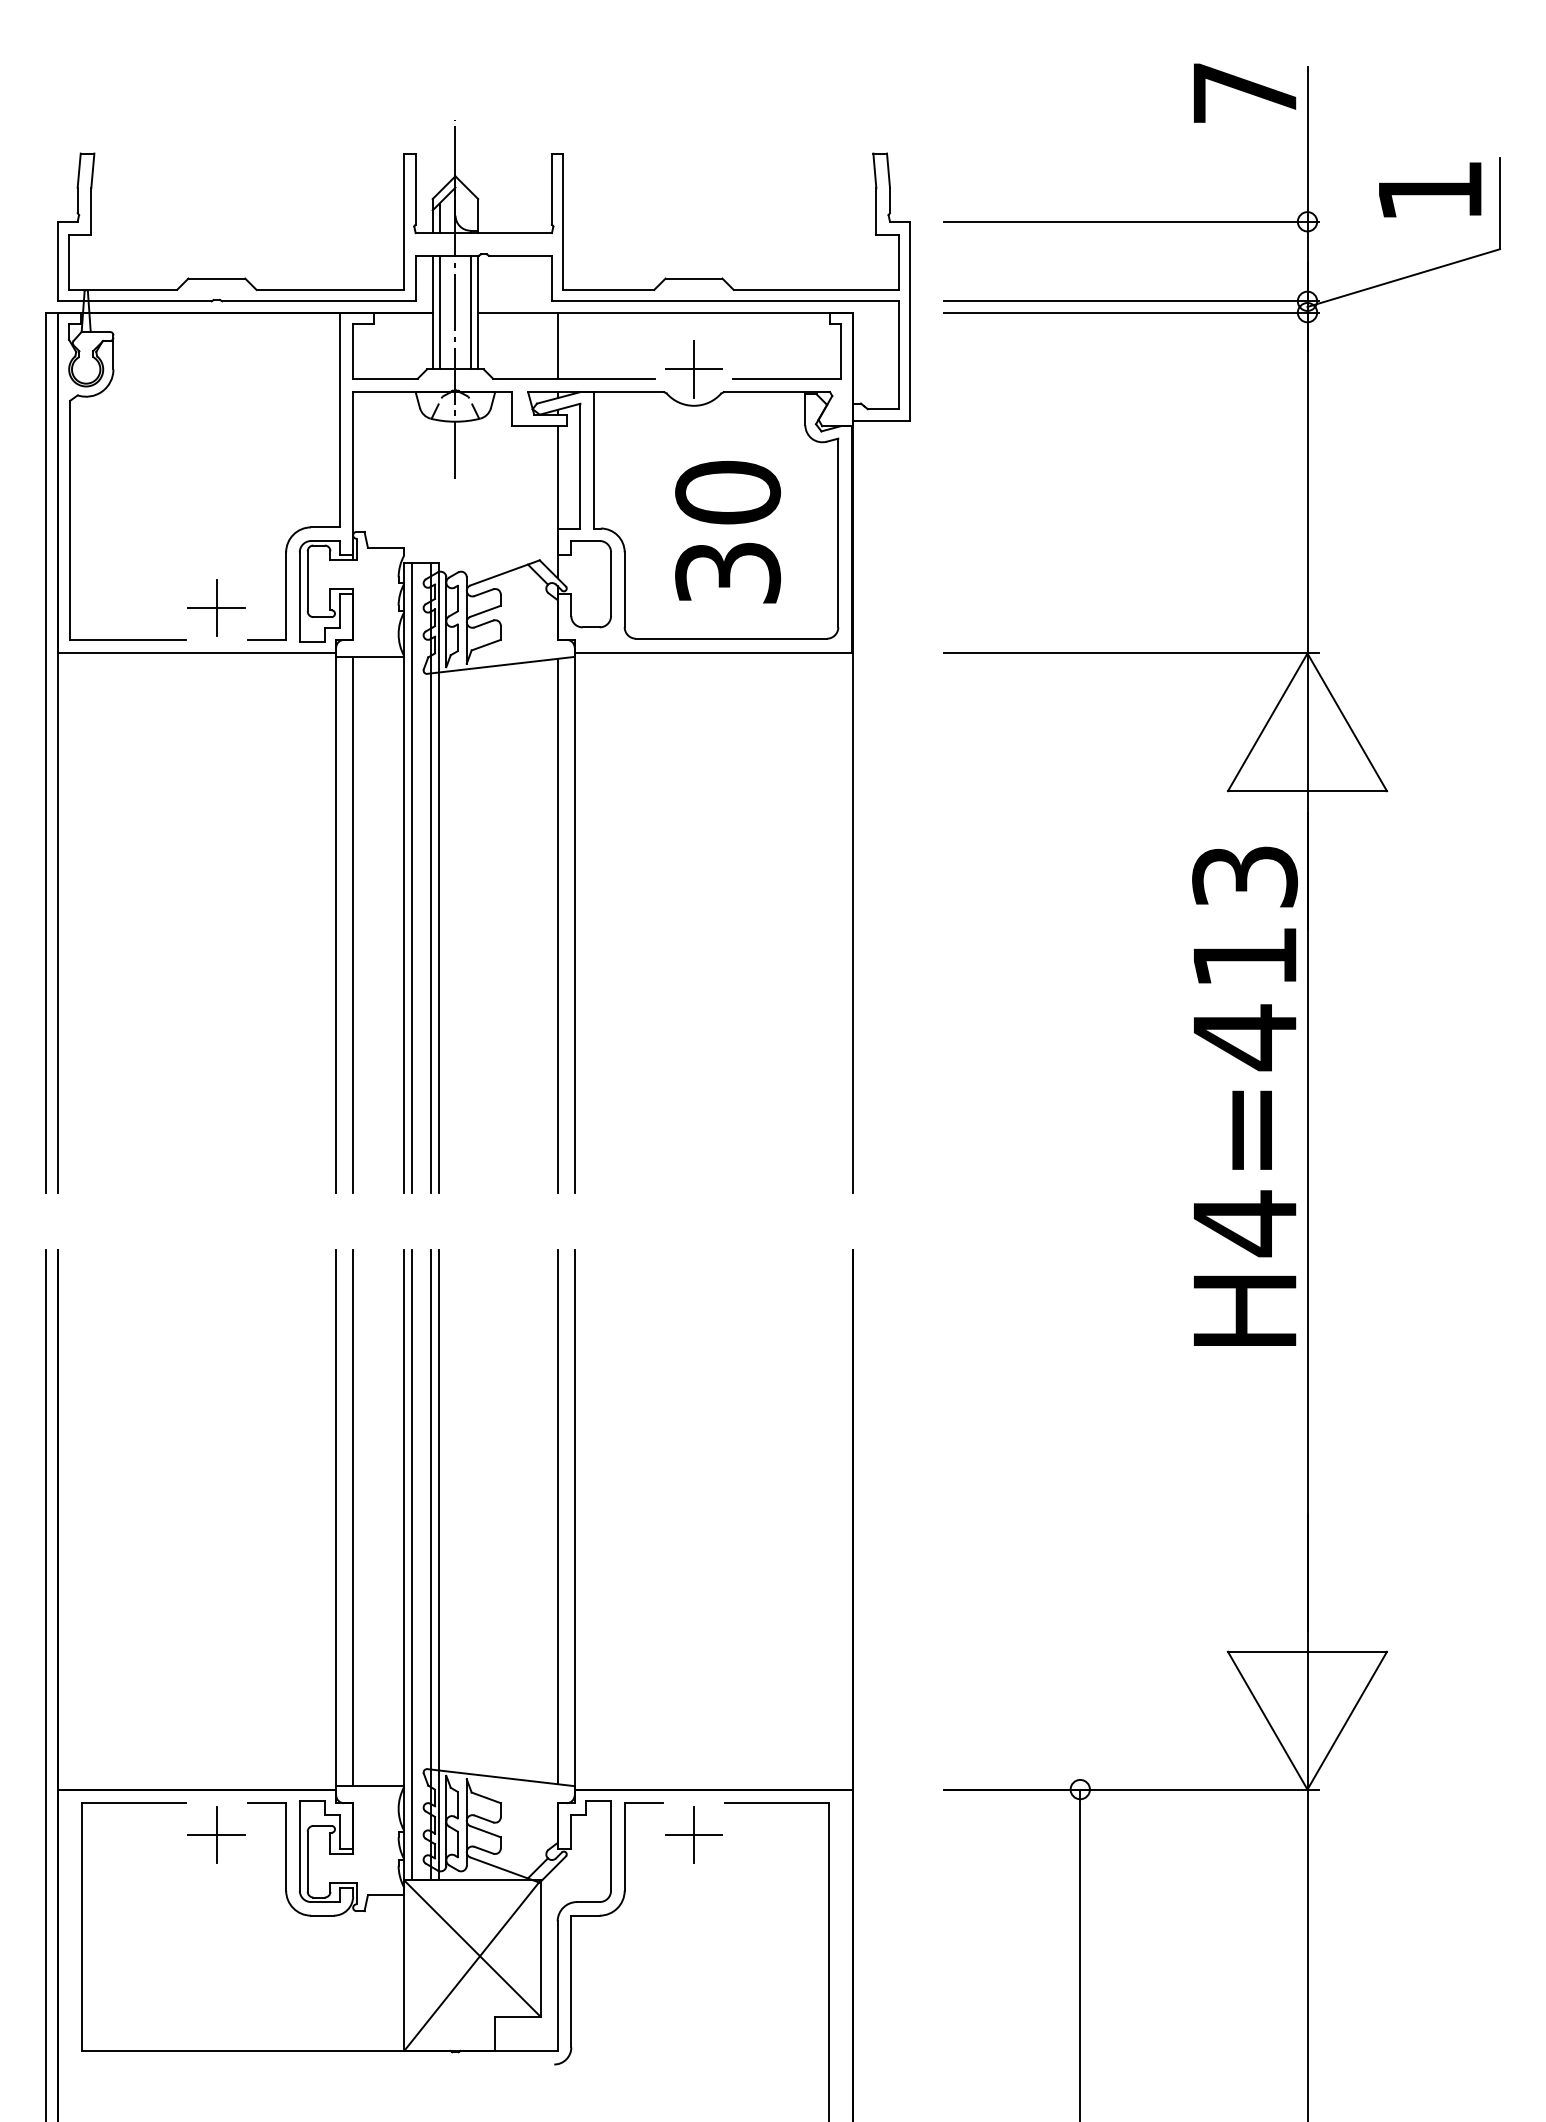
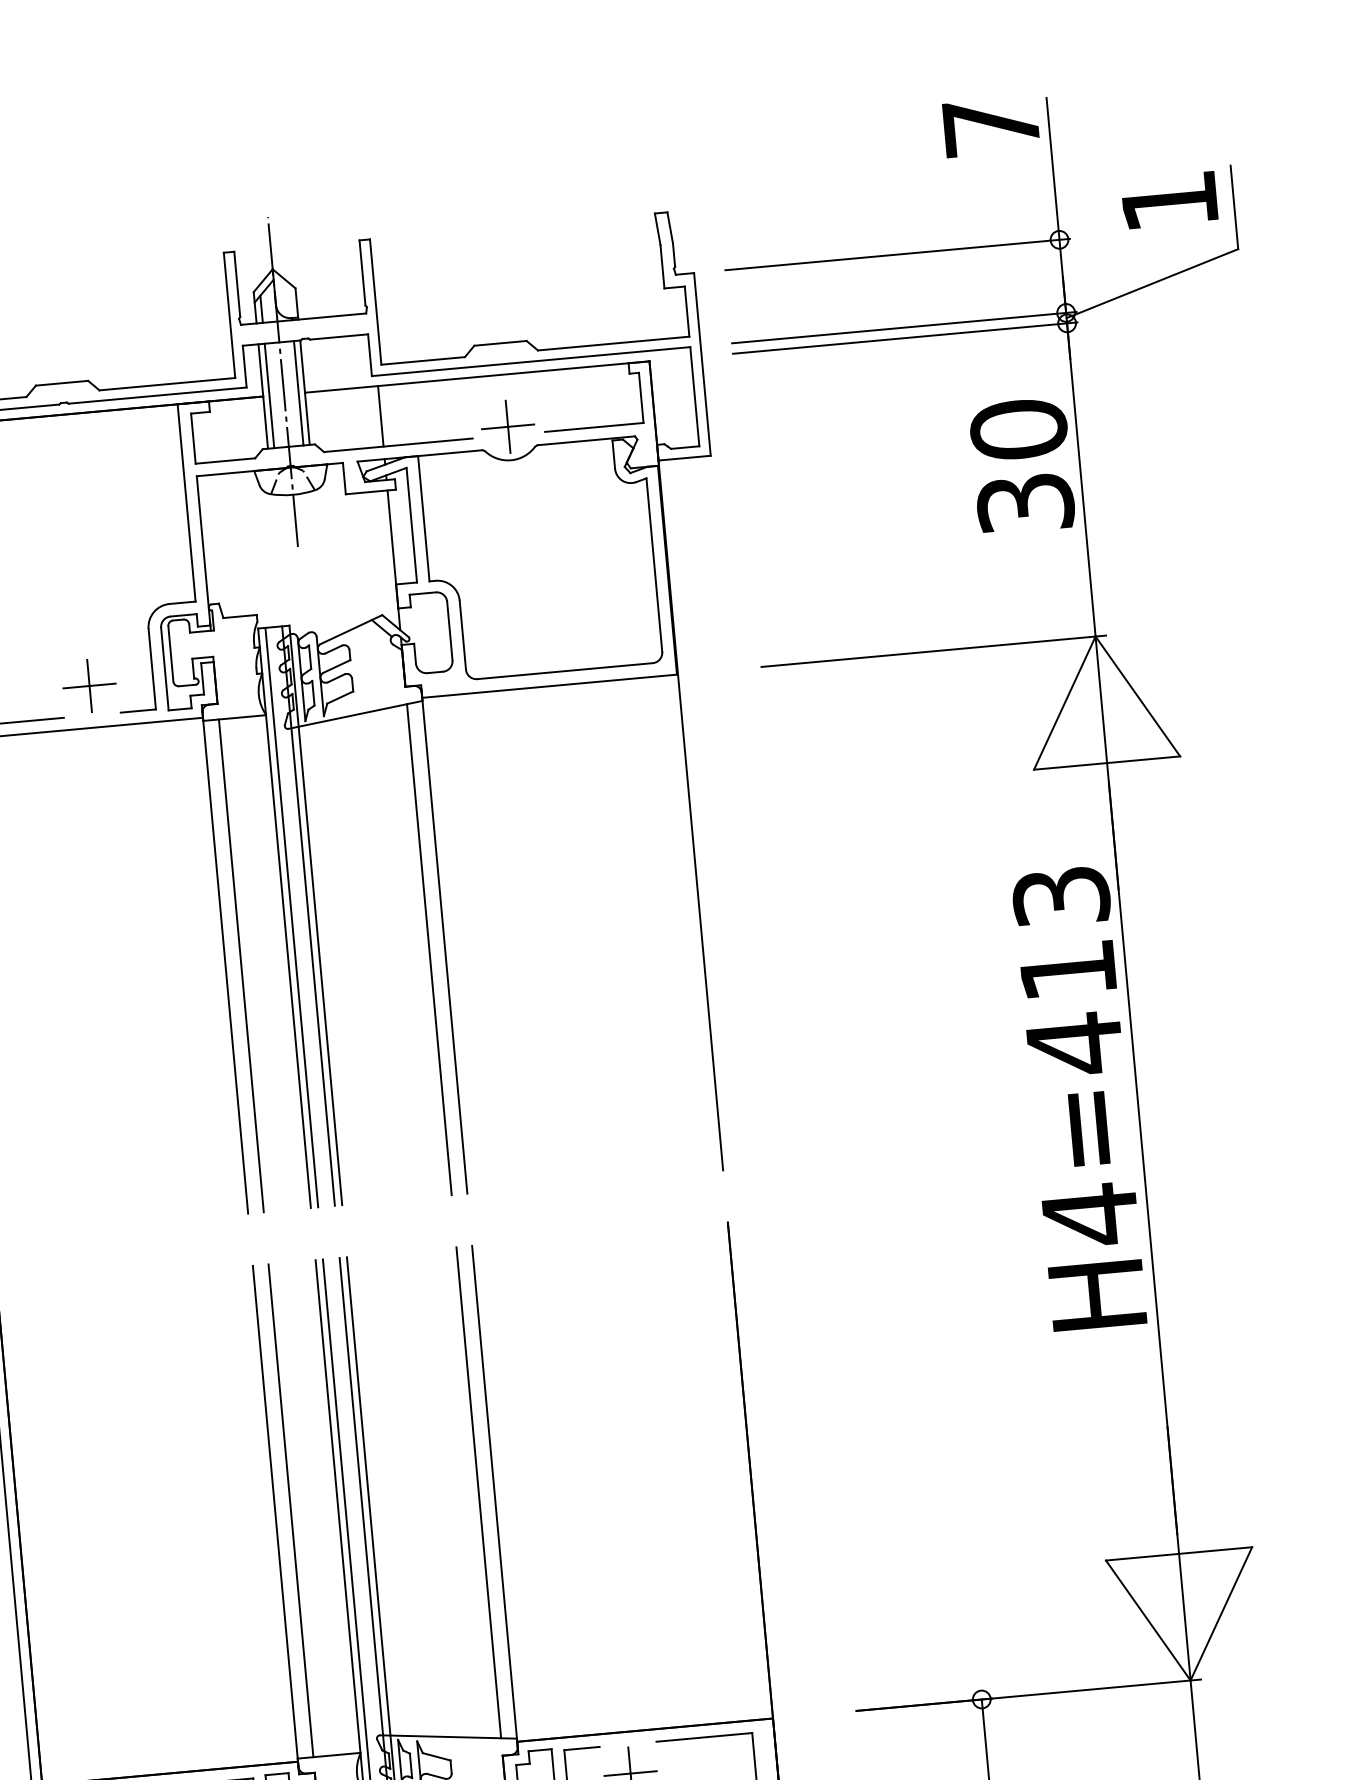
text: (728, 532) -> (1022, 466), moved
text: (1245, 1095) -> (1080, 1097), moved

